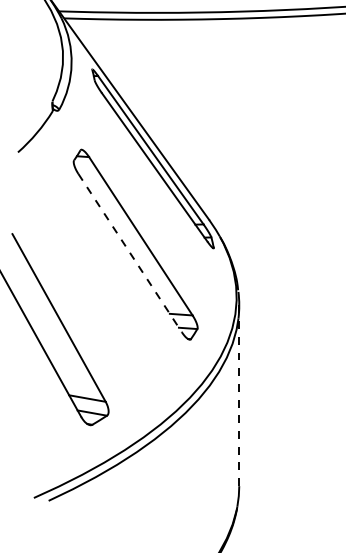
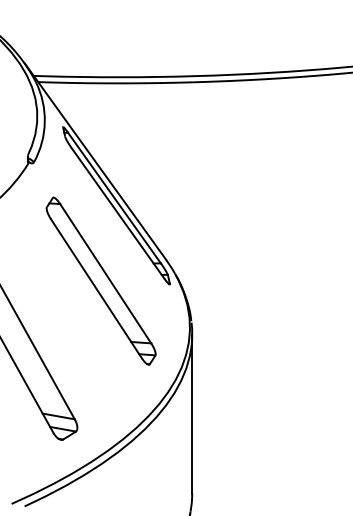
line: (130, 254) -> (96, 289), dashed -> solid
line: (239, 395) -> (192, 413), dashed -> solid

